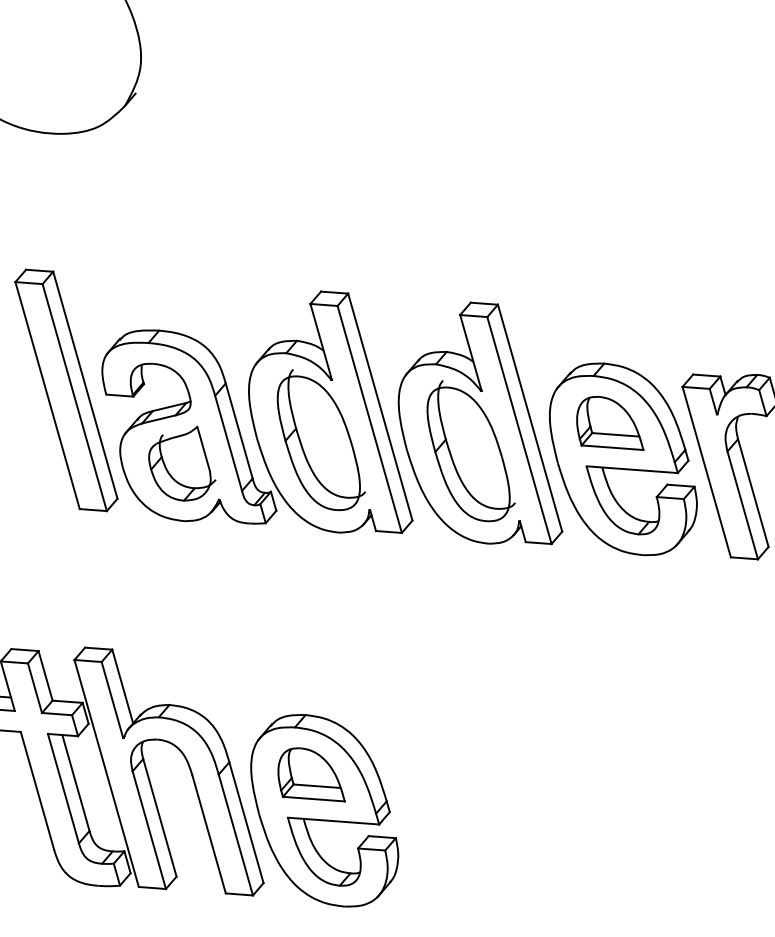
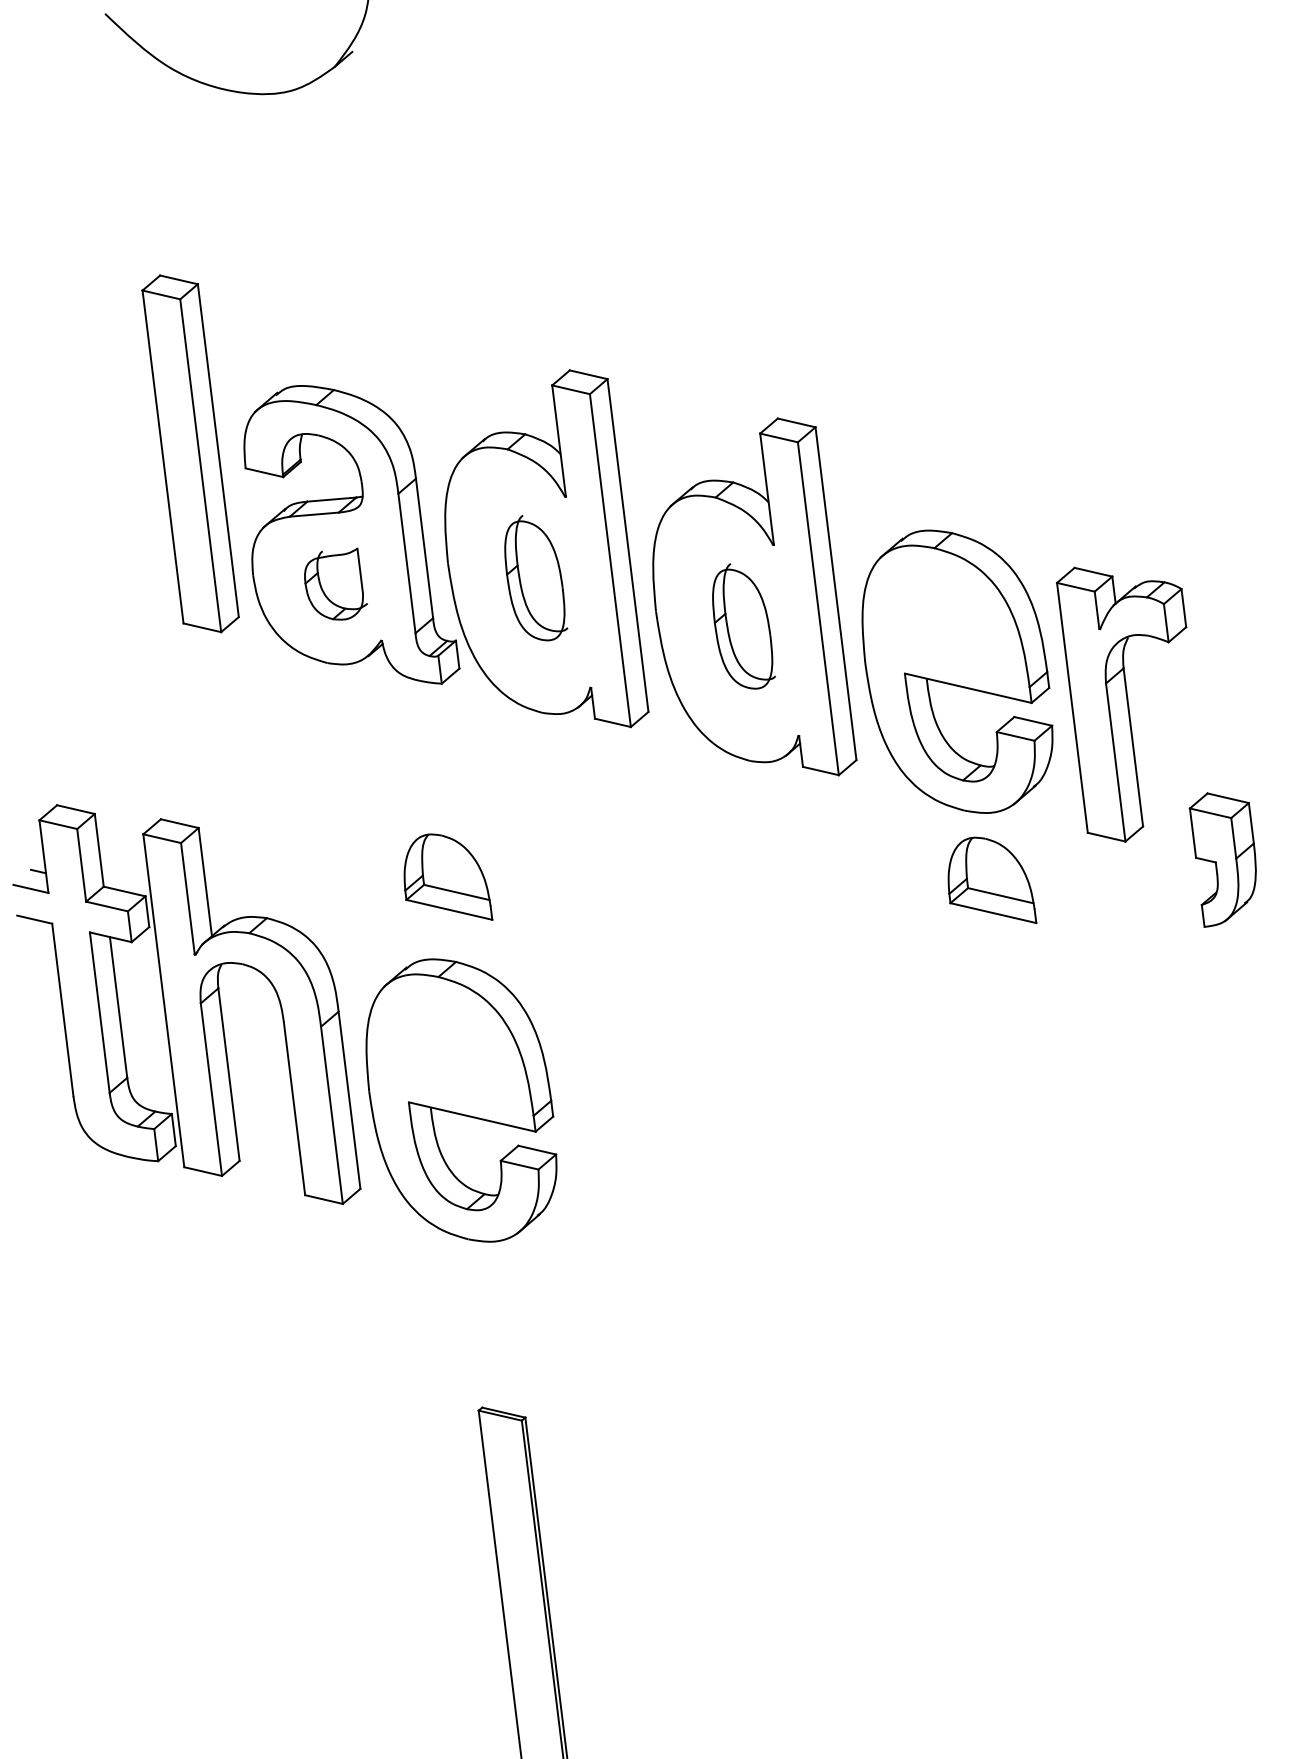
part: (608, 424) -> (992, 879), moved
part: (320, 439) -> (536, 577), size x0.6
part: (469, 450) -> (743, 626), size x0.6
part: (181, 464) -> (335, 583), size x0.7
part: (309, 776) -> (448, 876), moved

